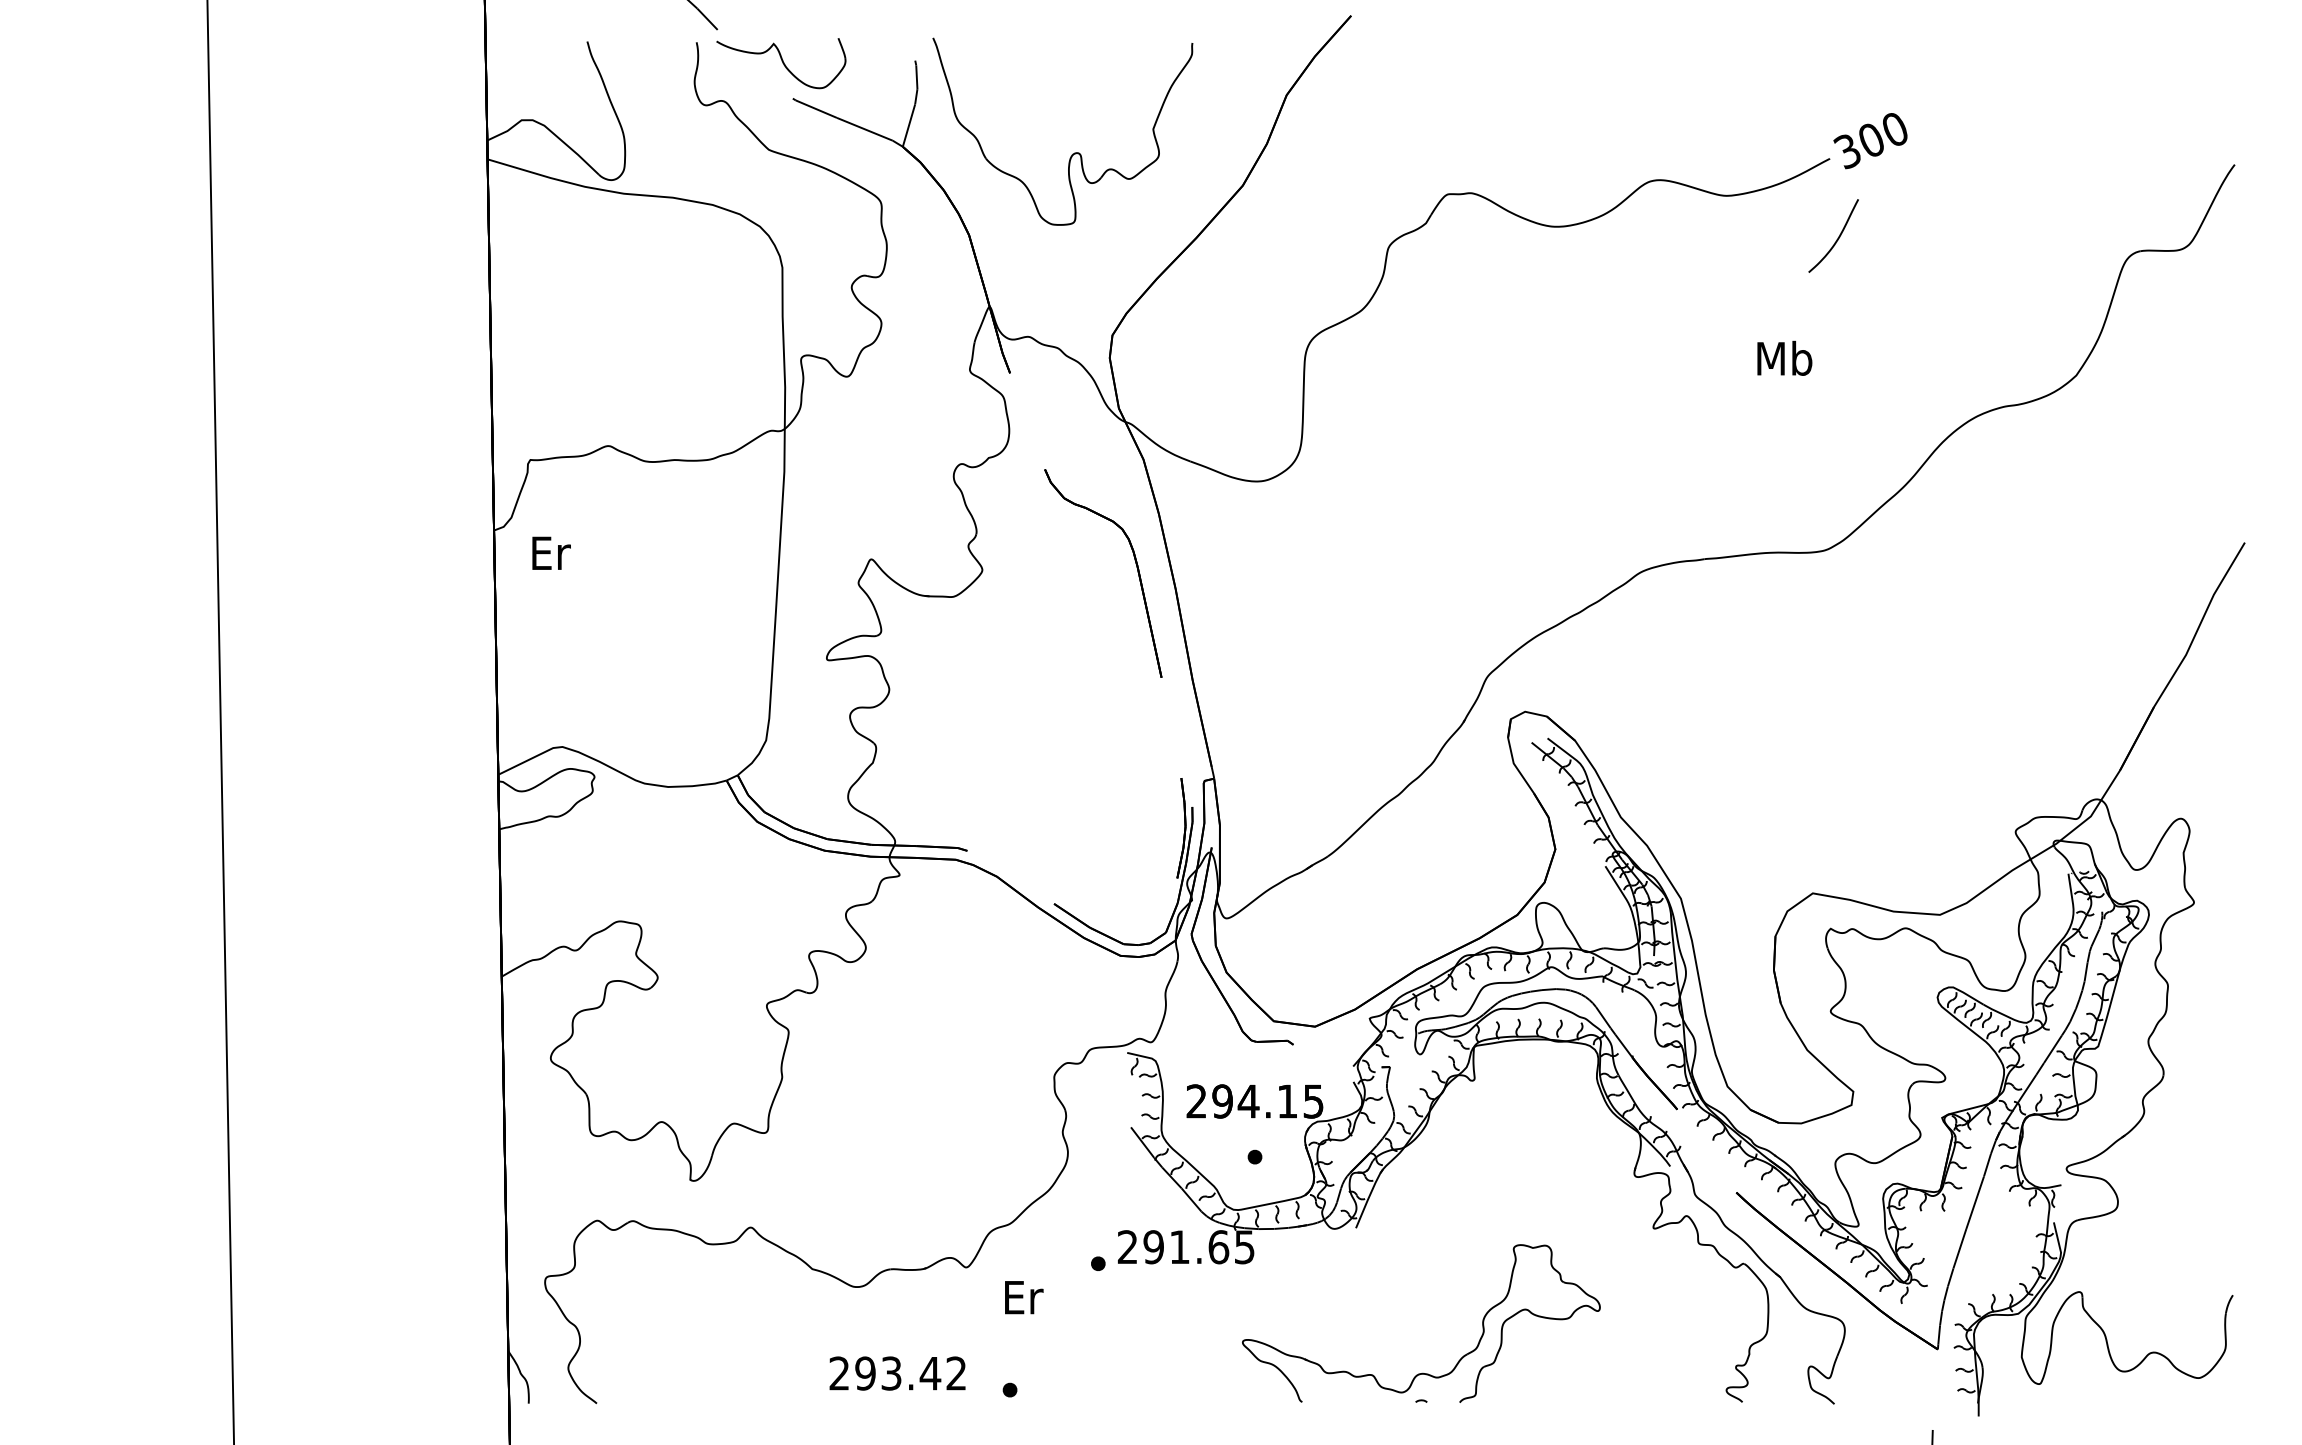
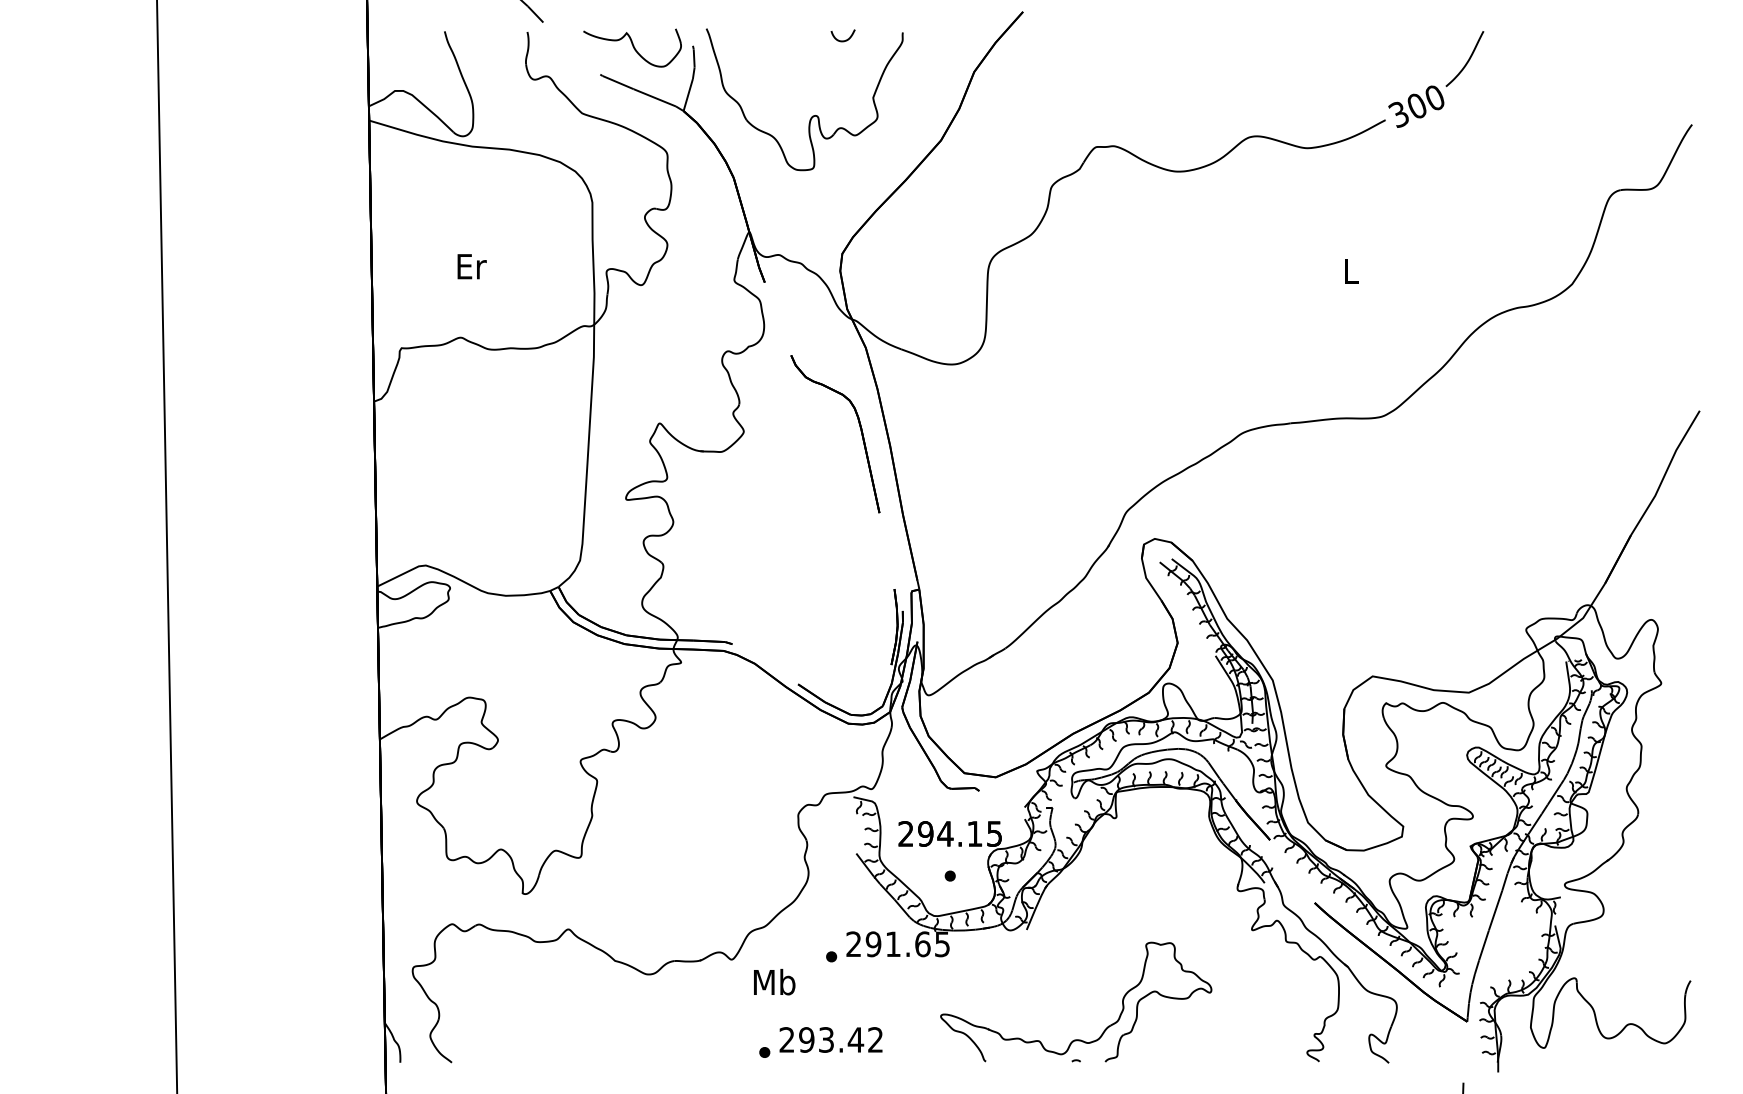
curve: (1113, 53) -> (843, 40), added
part: (781, 63) -> (632, 48), moved
curve: (1837, 238) -> (1467, 60), moved
text: (1784, 357) -> (1351, 270), Mb -> L
text: (551, 552) -> (472, 266), moved
text: (1022, 1296) -> (774, 981), Er -> Mb
text: (897, 1373) -> (830, 1039), moved

